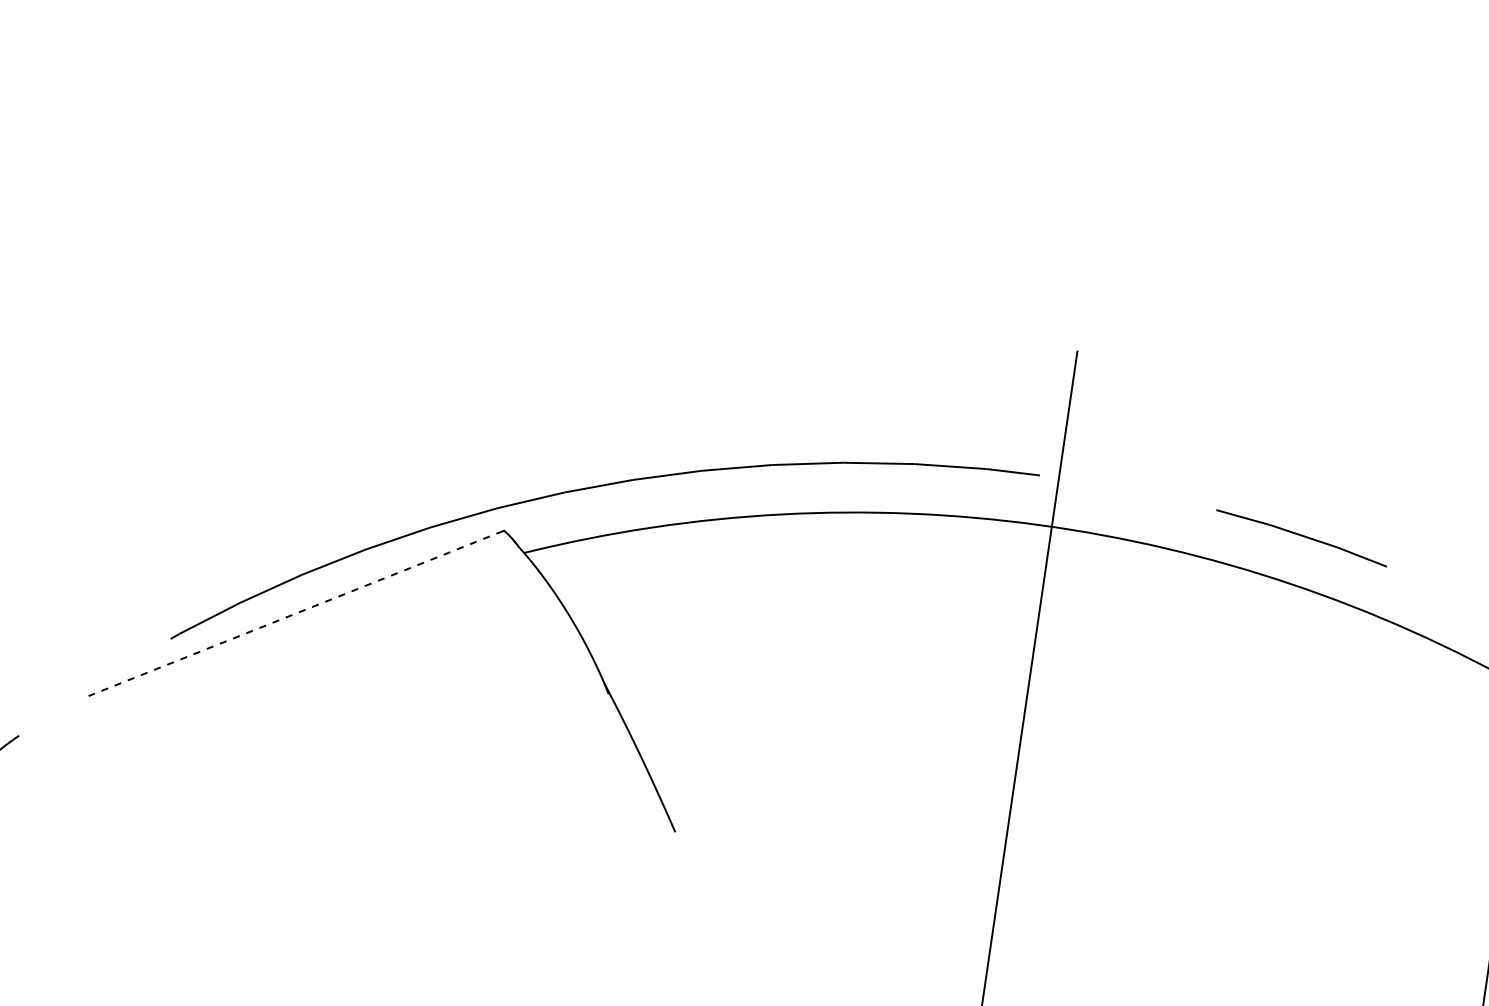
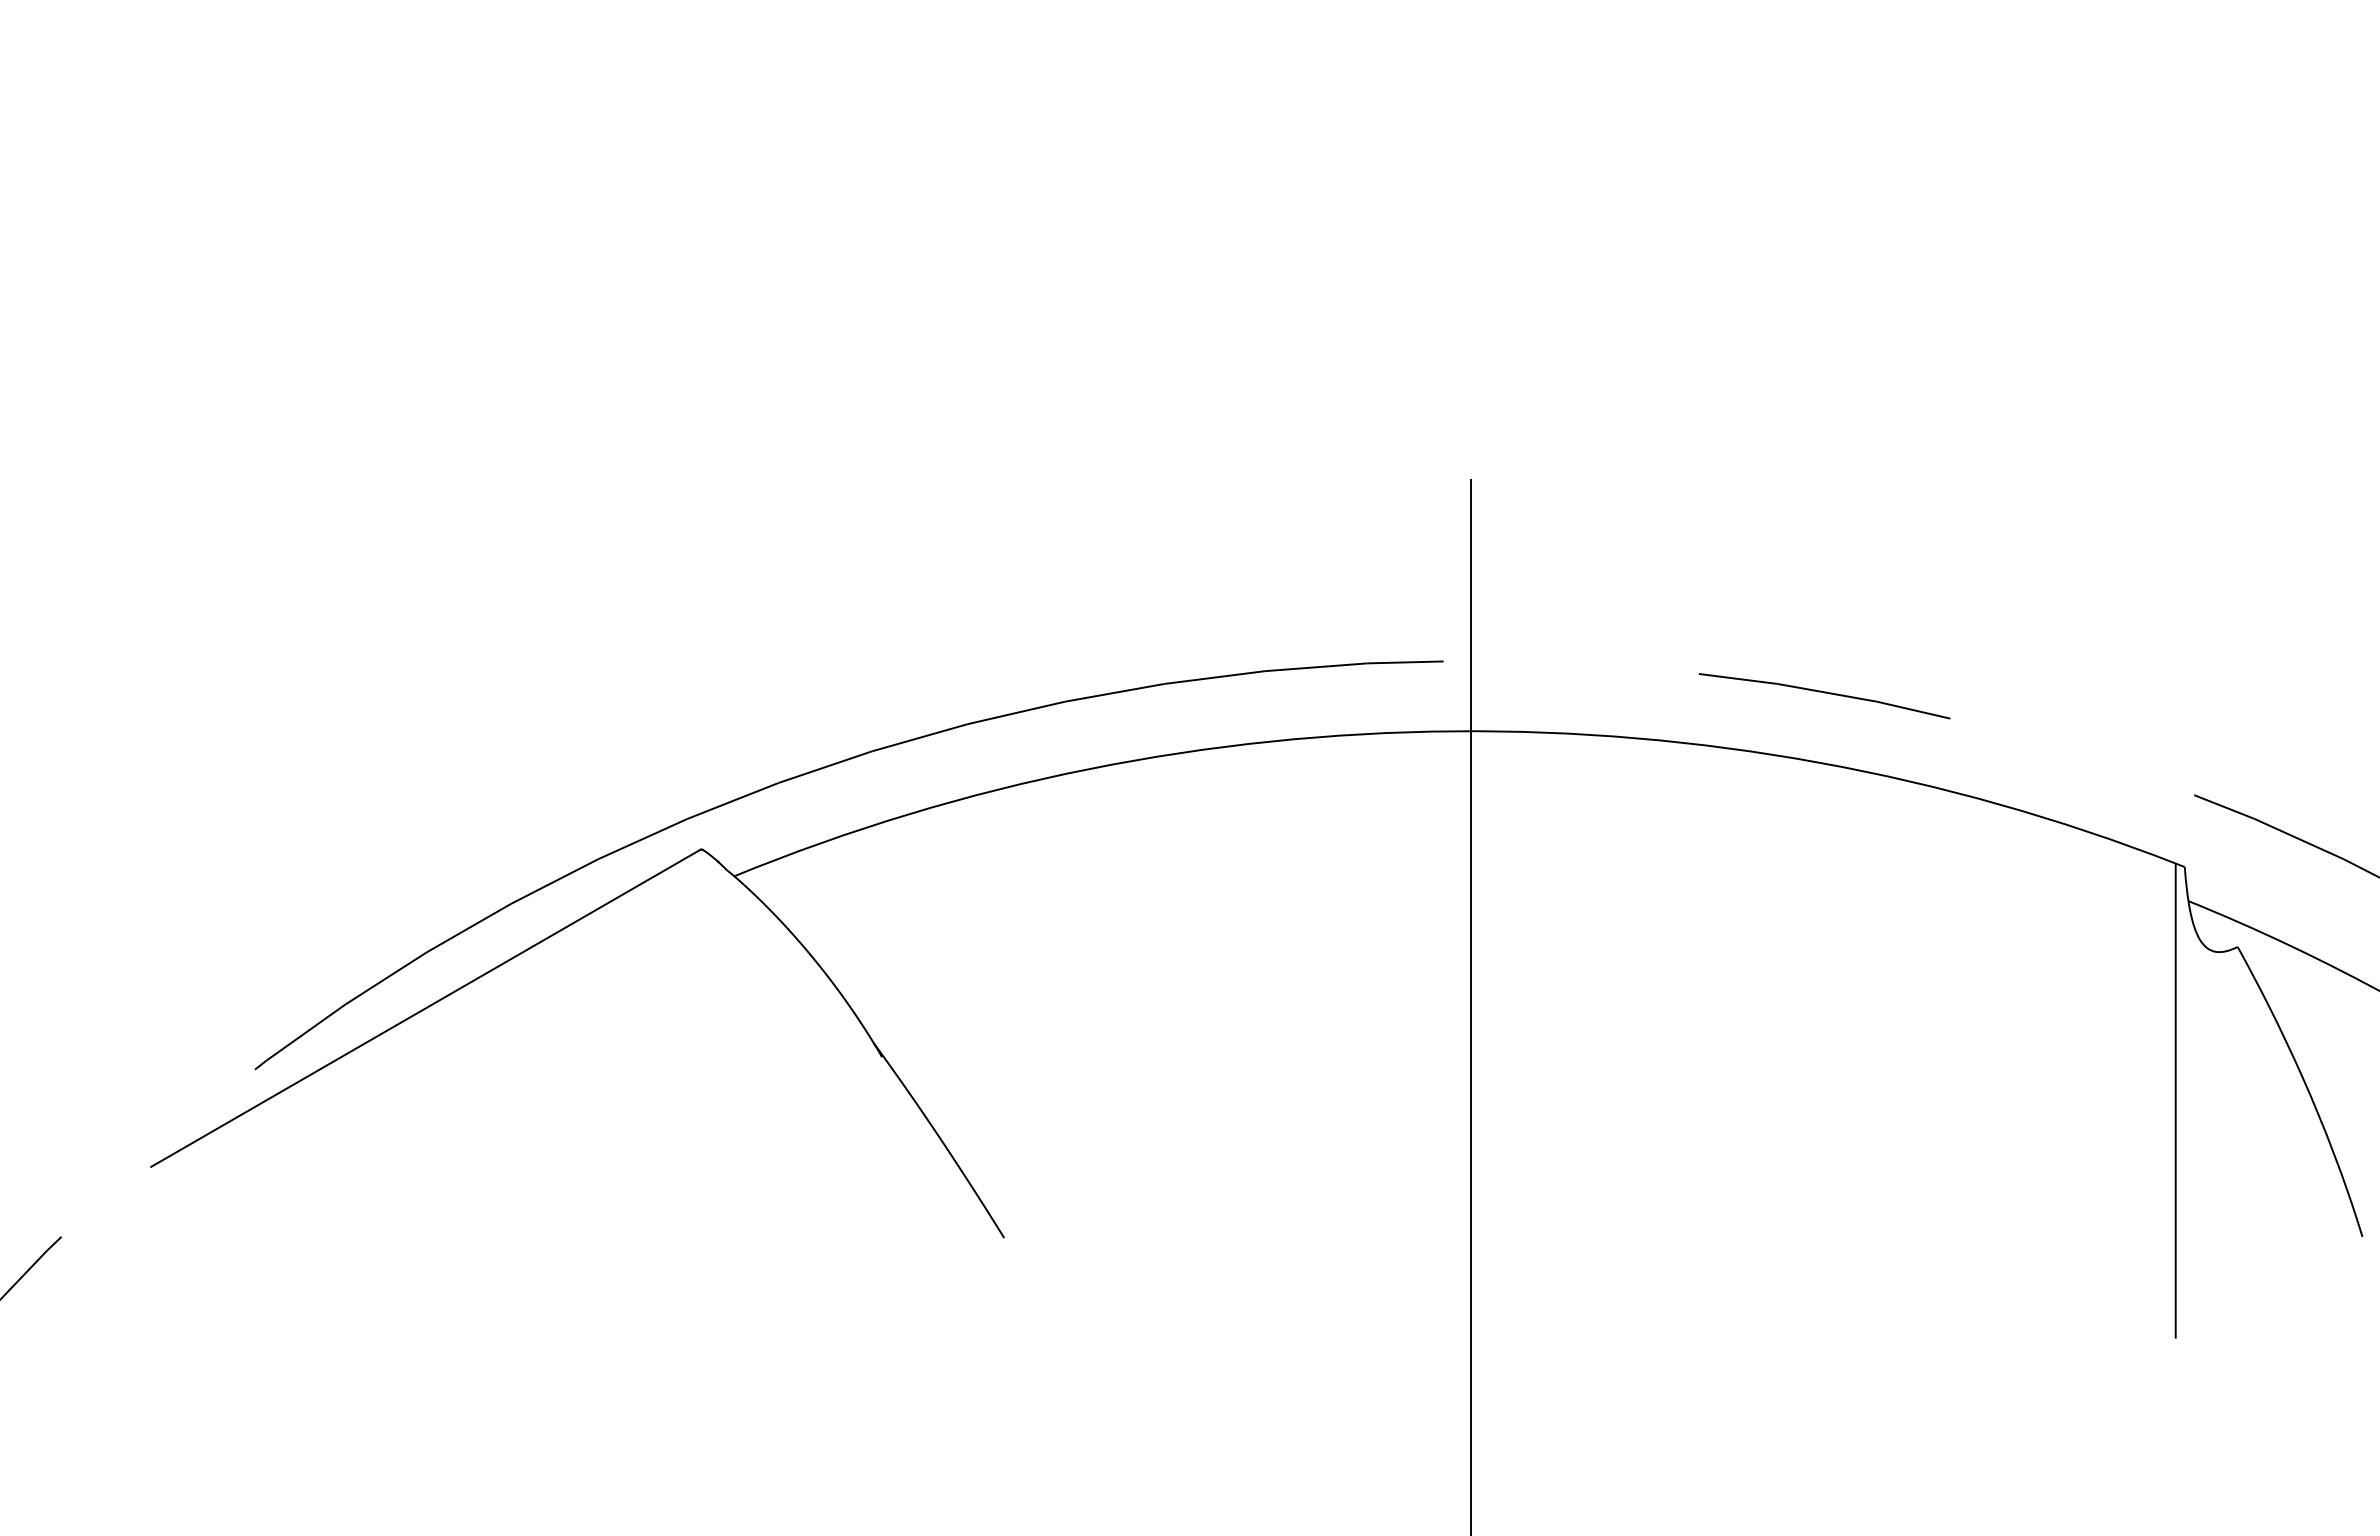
line: (295, 613) -> (425, 1008), dashed -> solid

